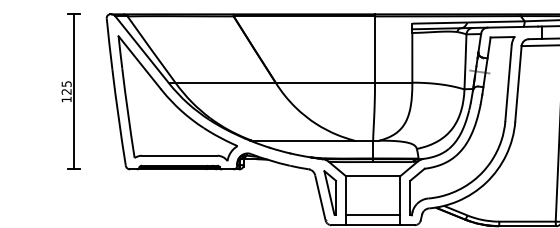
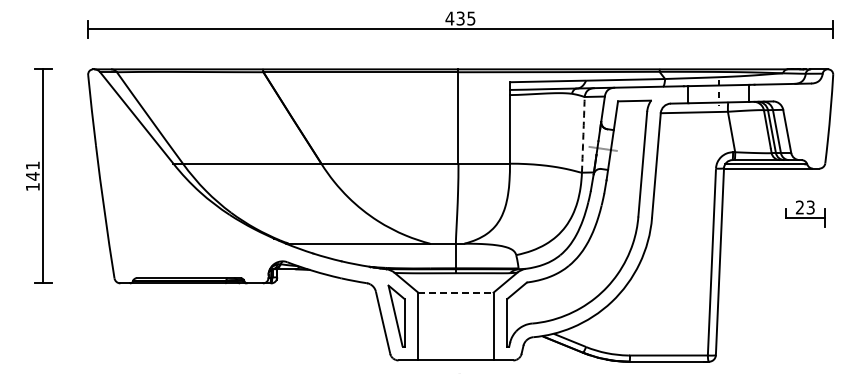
arc: (465, 61) -> (583, 134), solid -> dashed
text: (66, 87) -> (32, 170), 125 -> 141
part: (173, 102) -> (180, 190), removed
line: (372, 176) -> (455, 292), solid -> dashed
line: (372, 215) -> (455, 346), removed

